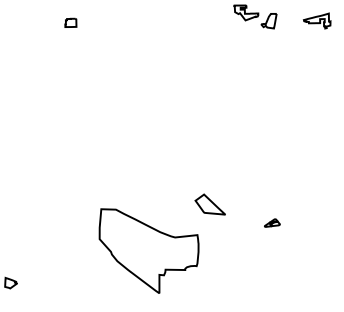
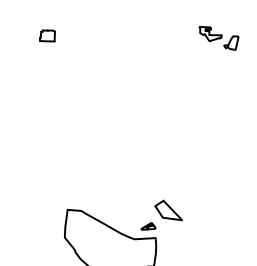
part: (70, 22) -> (47, 35), size x1.43
part: (272, 222) -> (148, 226), moved

